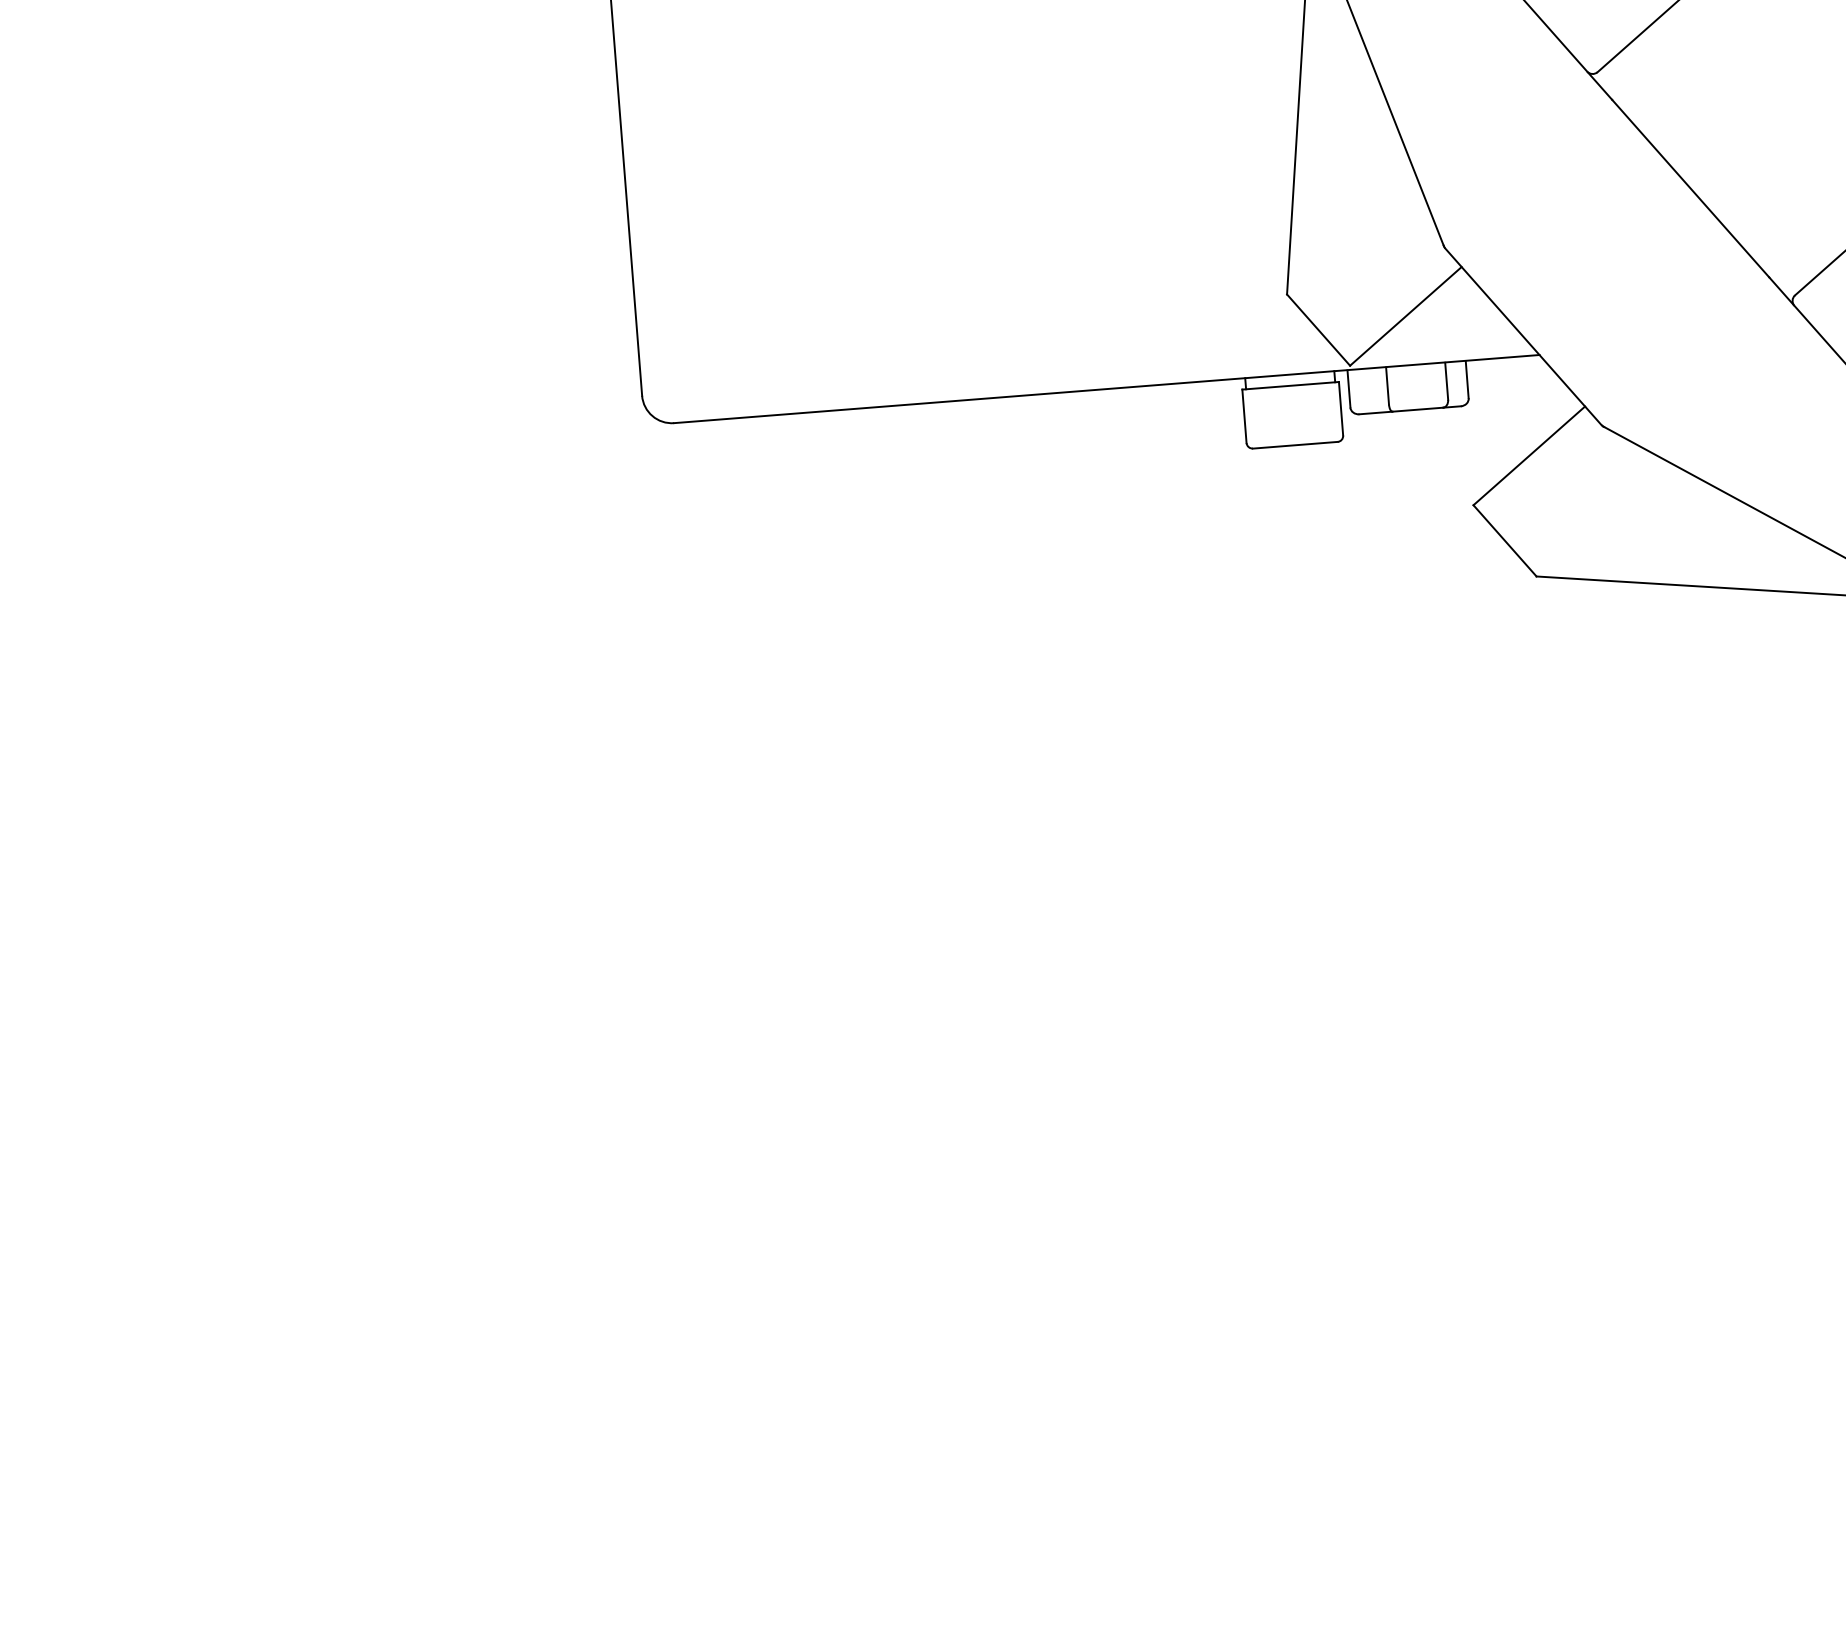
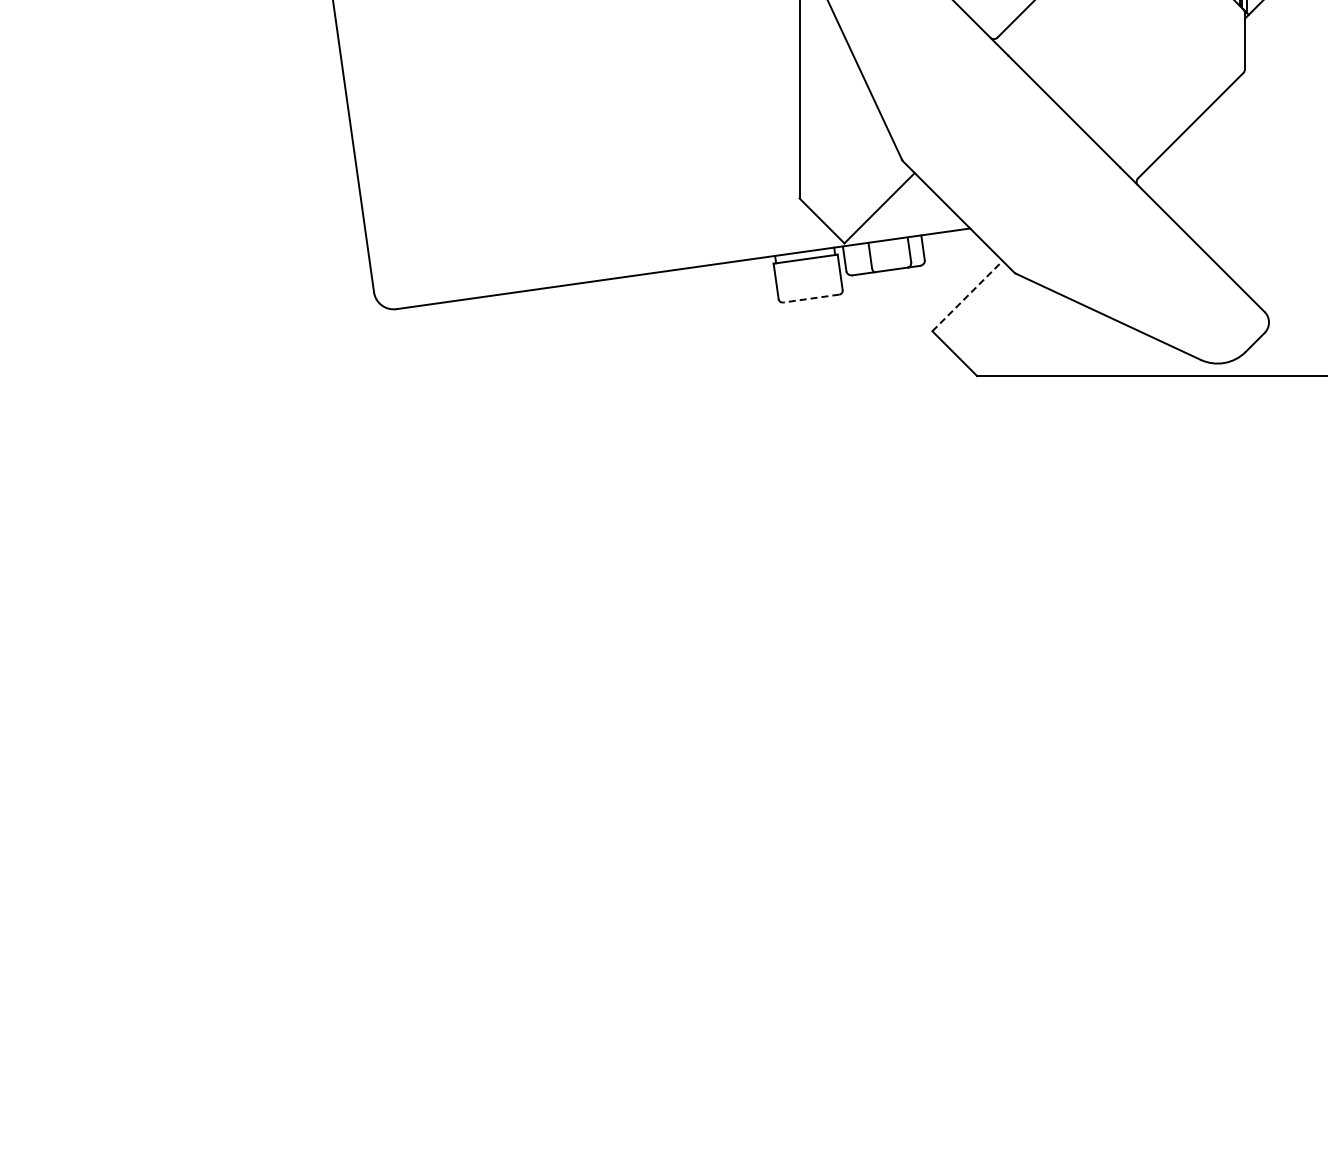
line: (1294, 445) -> (810, 298), solid -> dashed
line: (1529, 456) -> (967, 296), solid -> dashed

